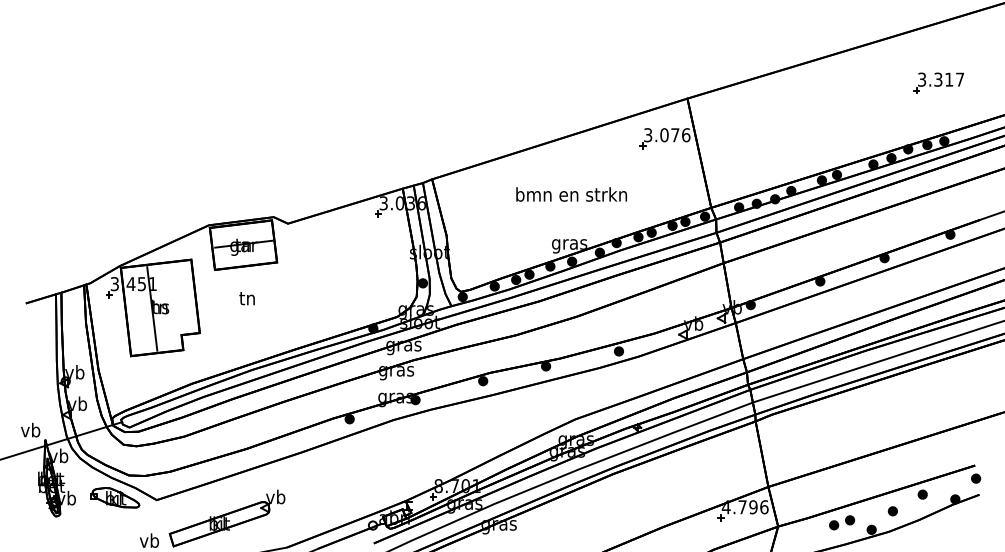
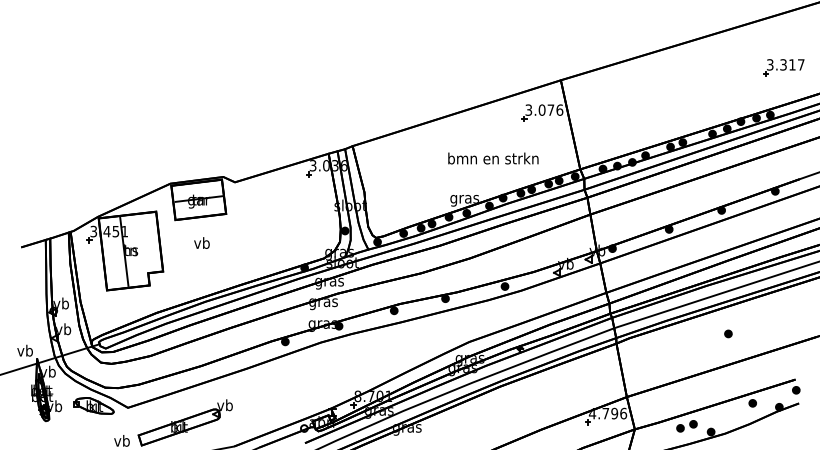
part: (938, 82) -> (783, 67), moved
text: (571, 194) -> (493, 158), moved
text: (246, 297) -> (201, 242), tn -> vb
part: (892, 510) -> (728, 333), moved

